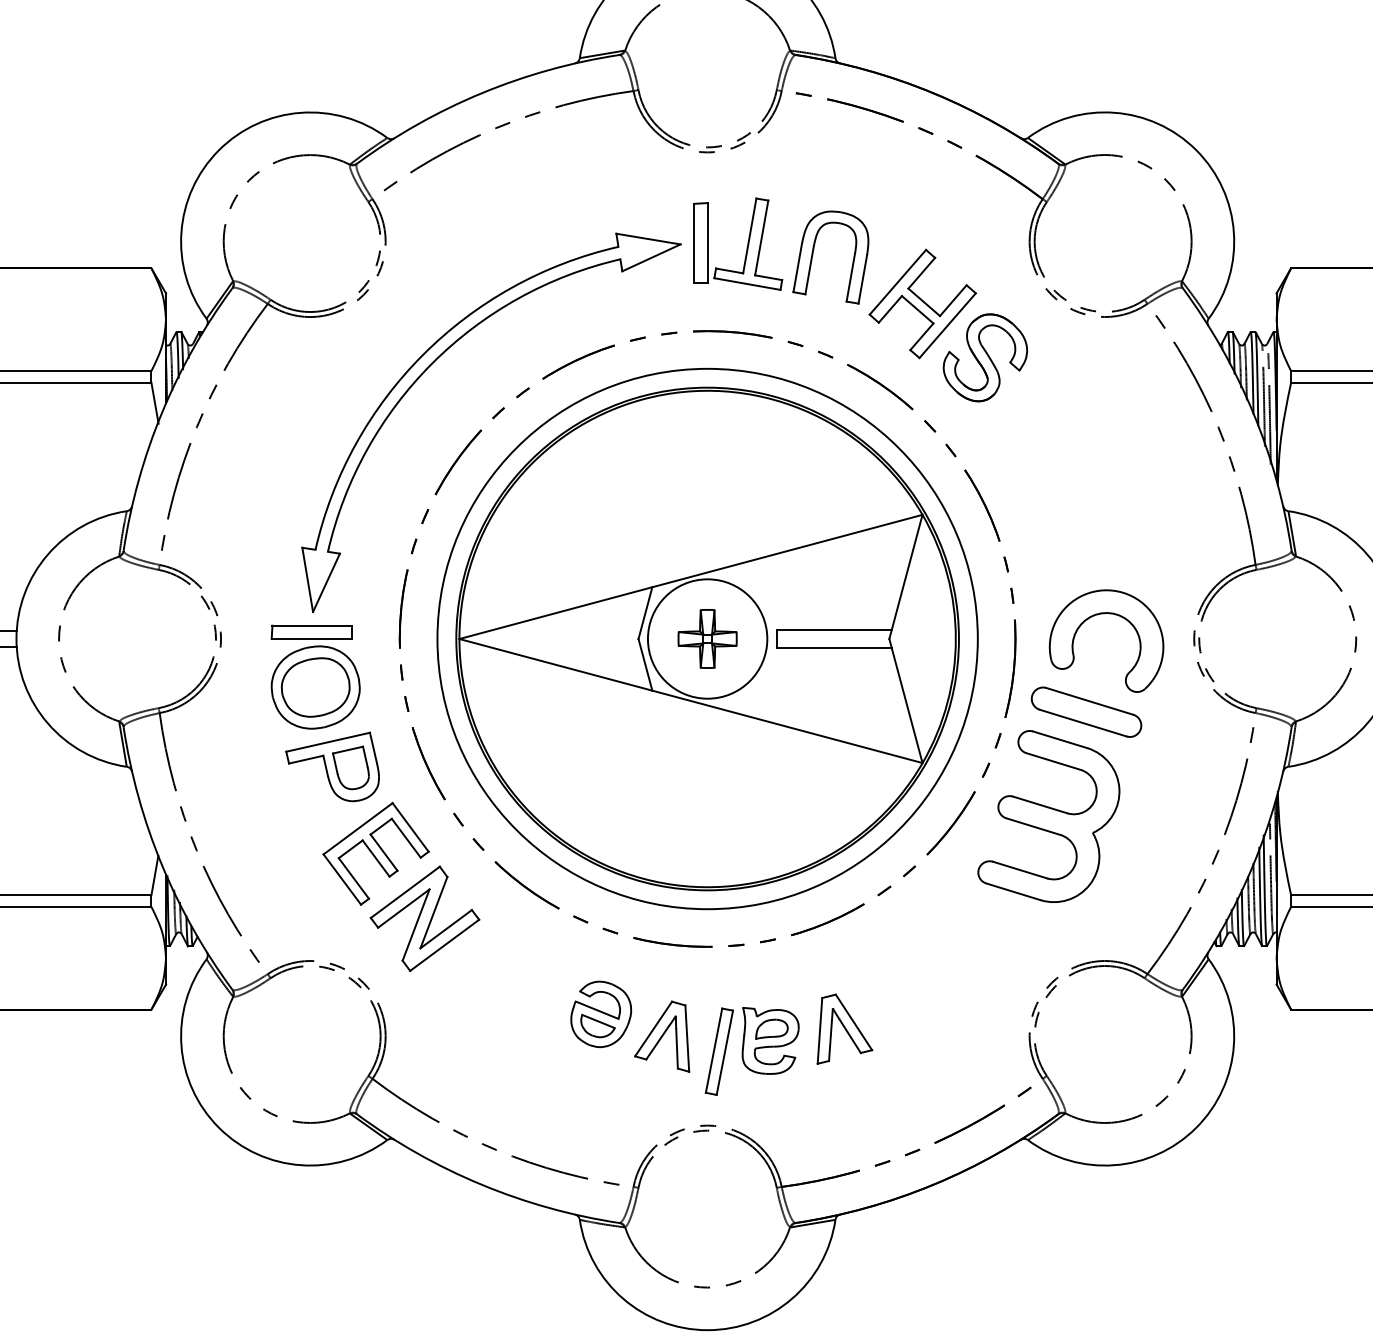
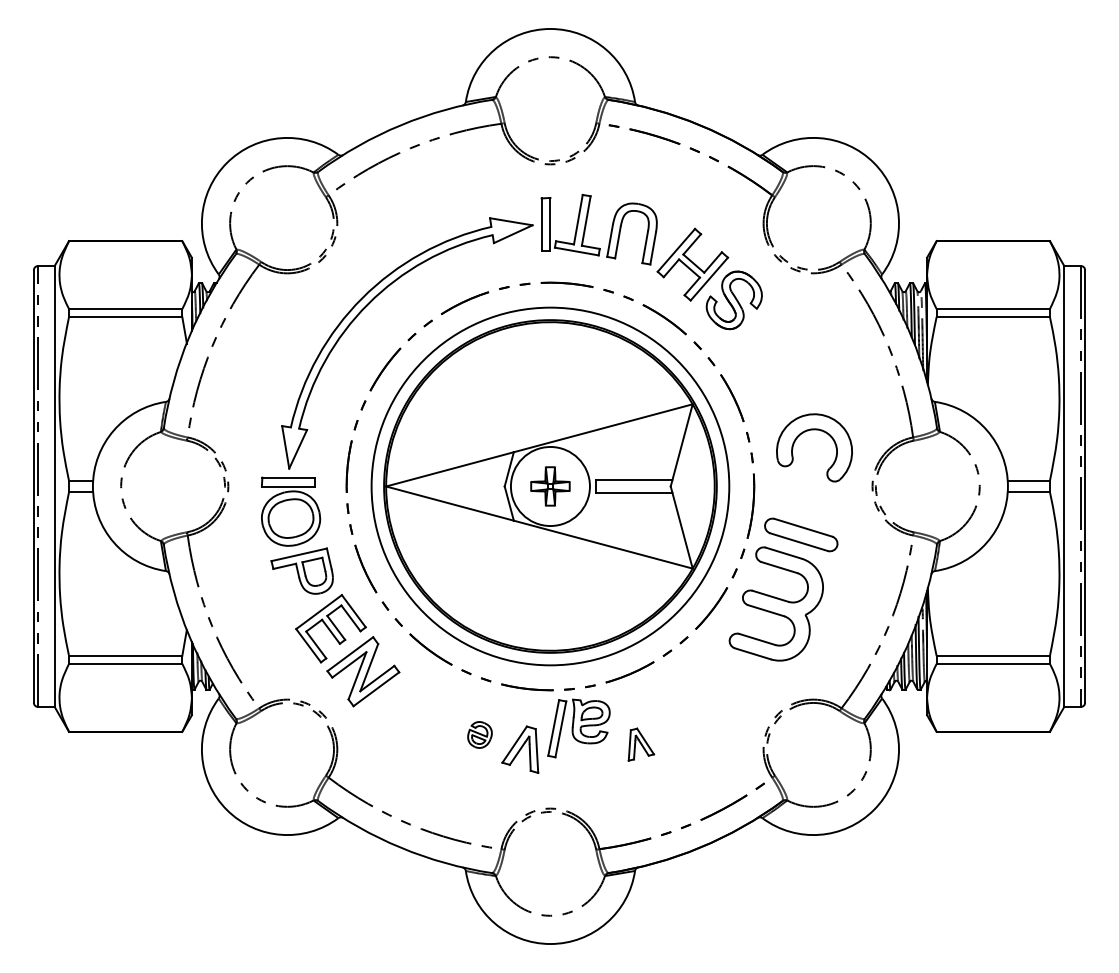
part: (1106, 614) -> (814, 430), moved
part: (600, 1013) -> (479, 734), size x0.6
part: (845, 1028) -> (641, 744), size x0.7
part: (751, 1051) -> (578, 728), moved

